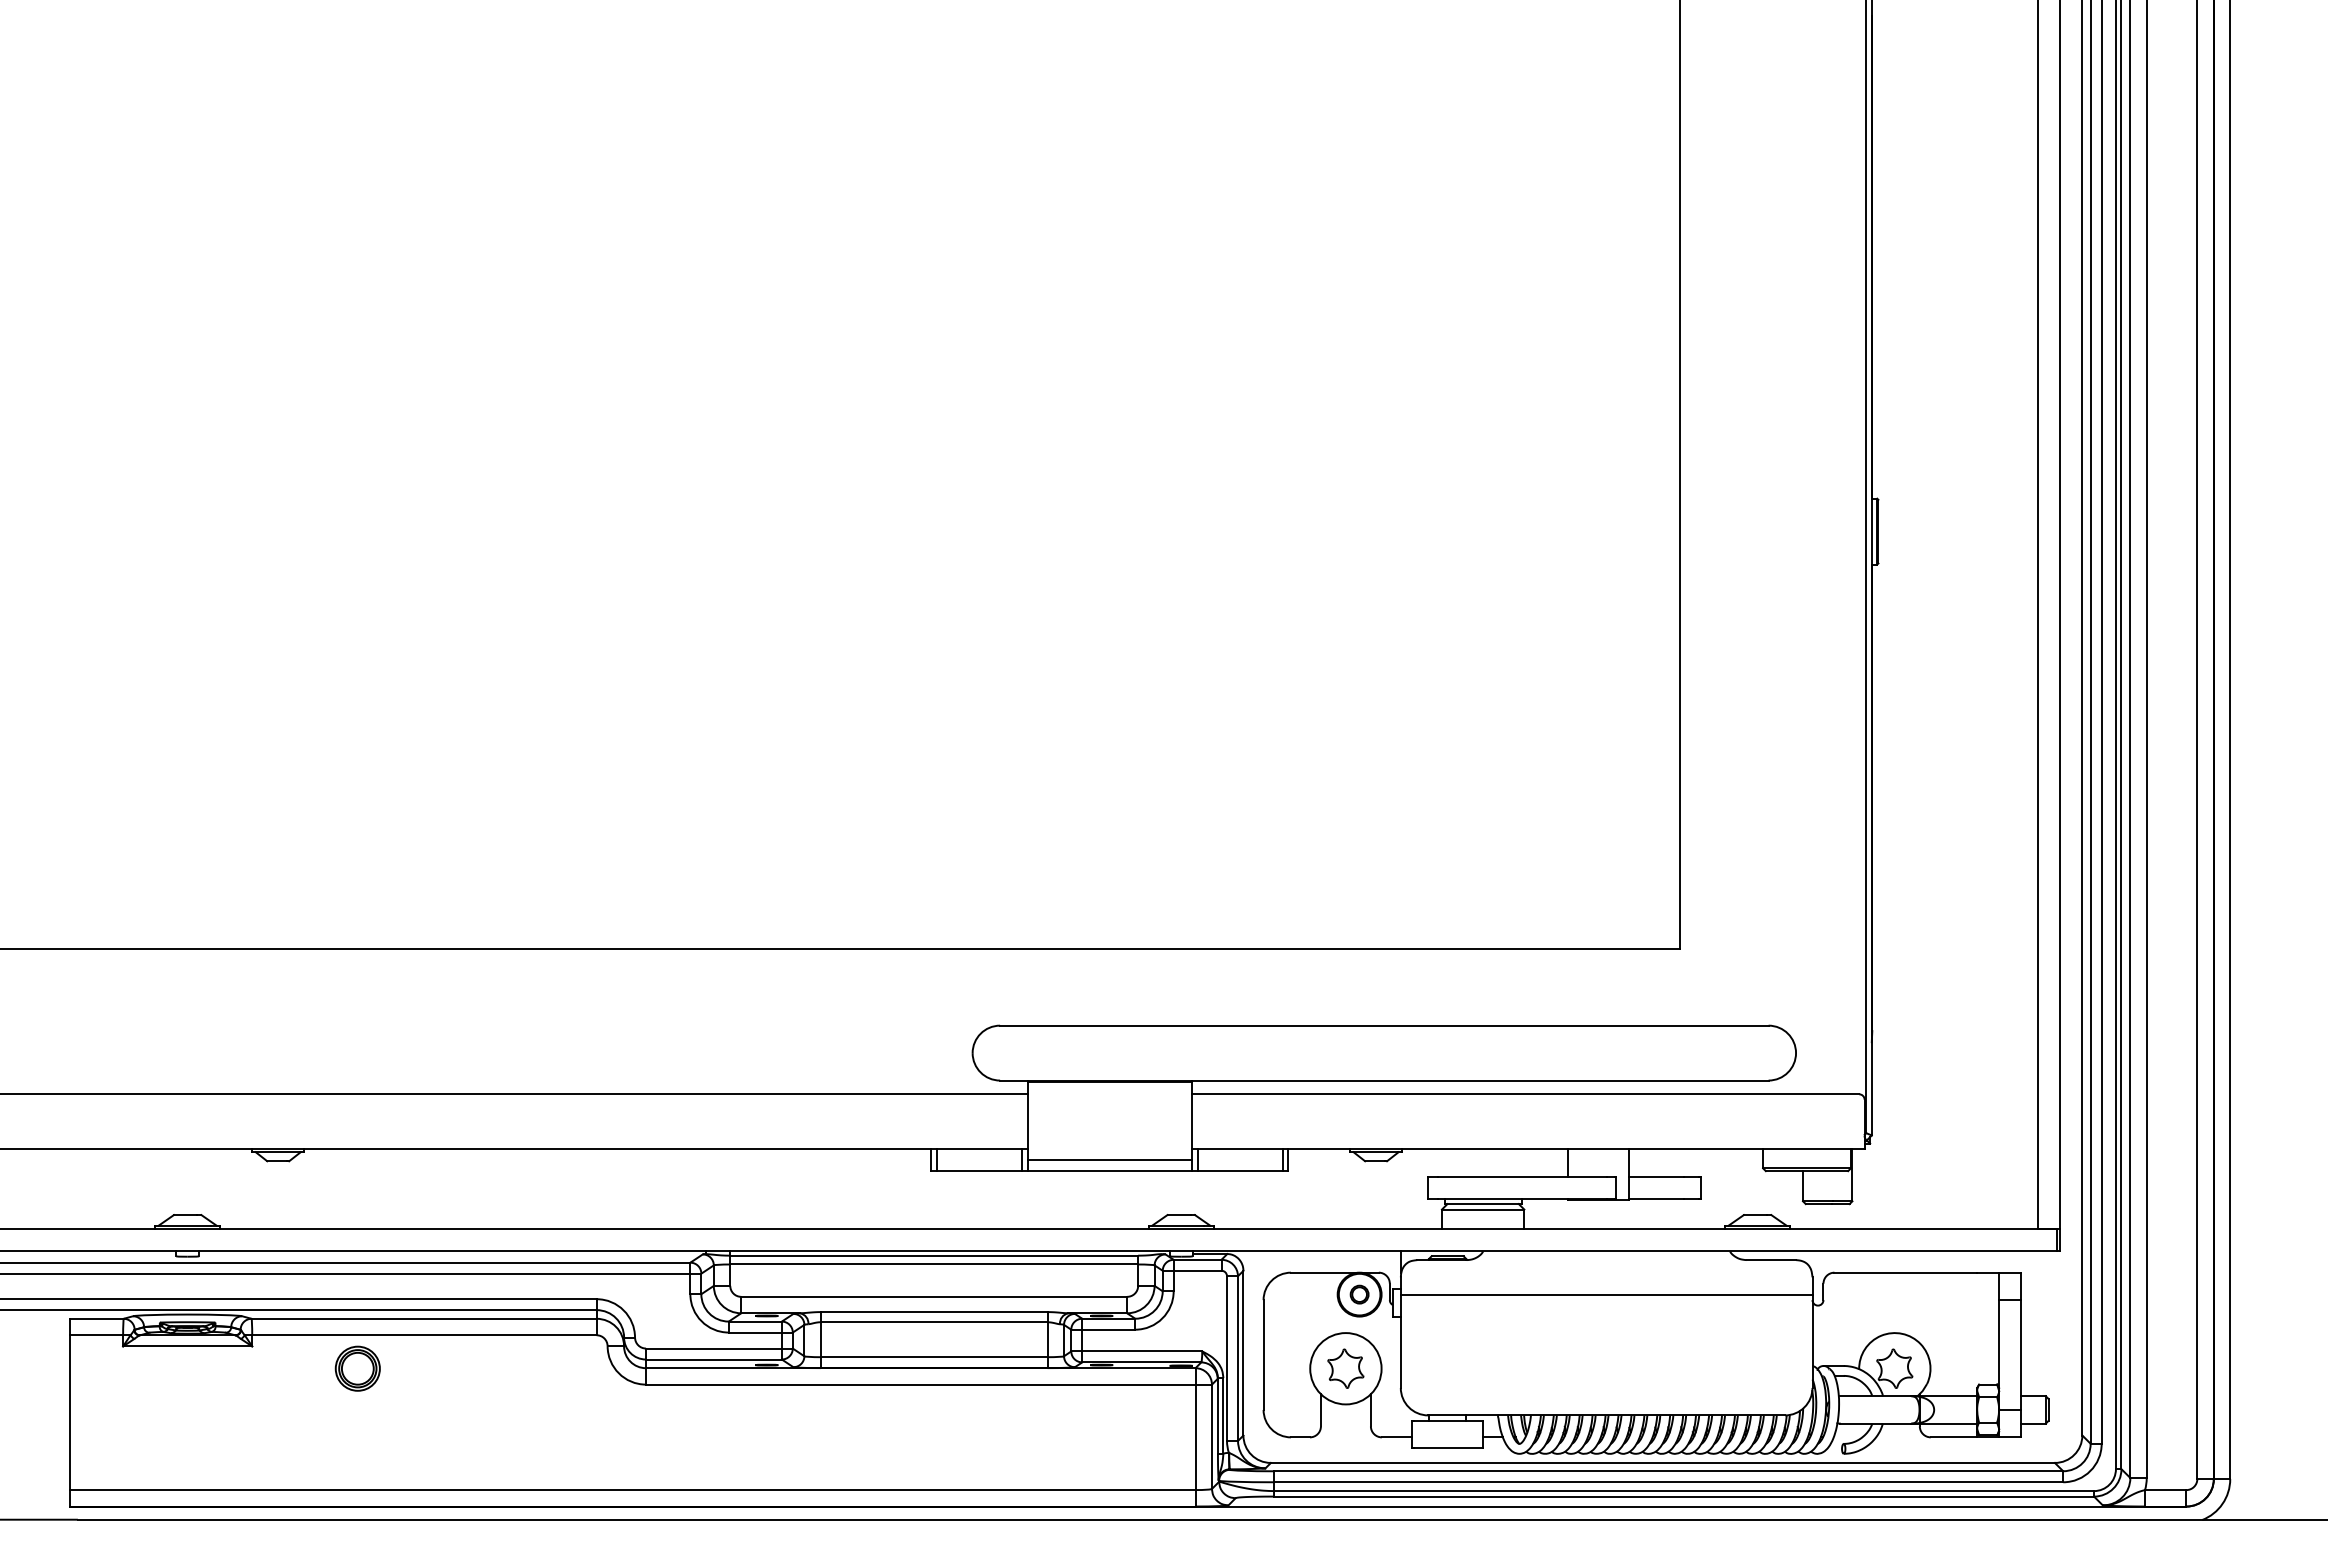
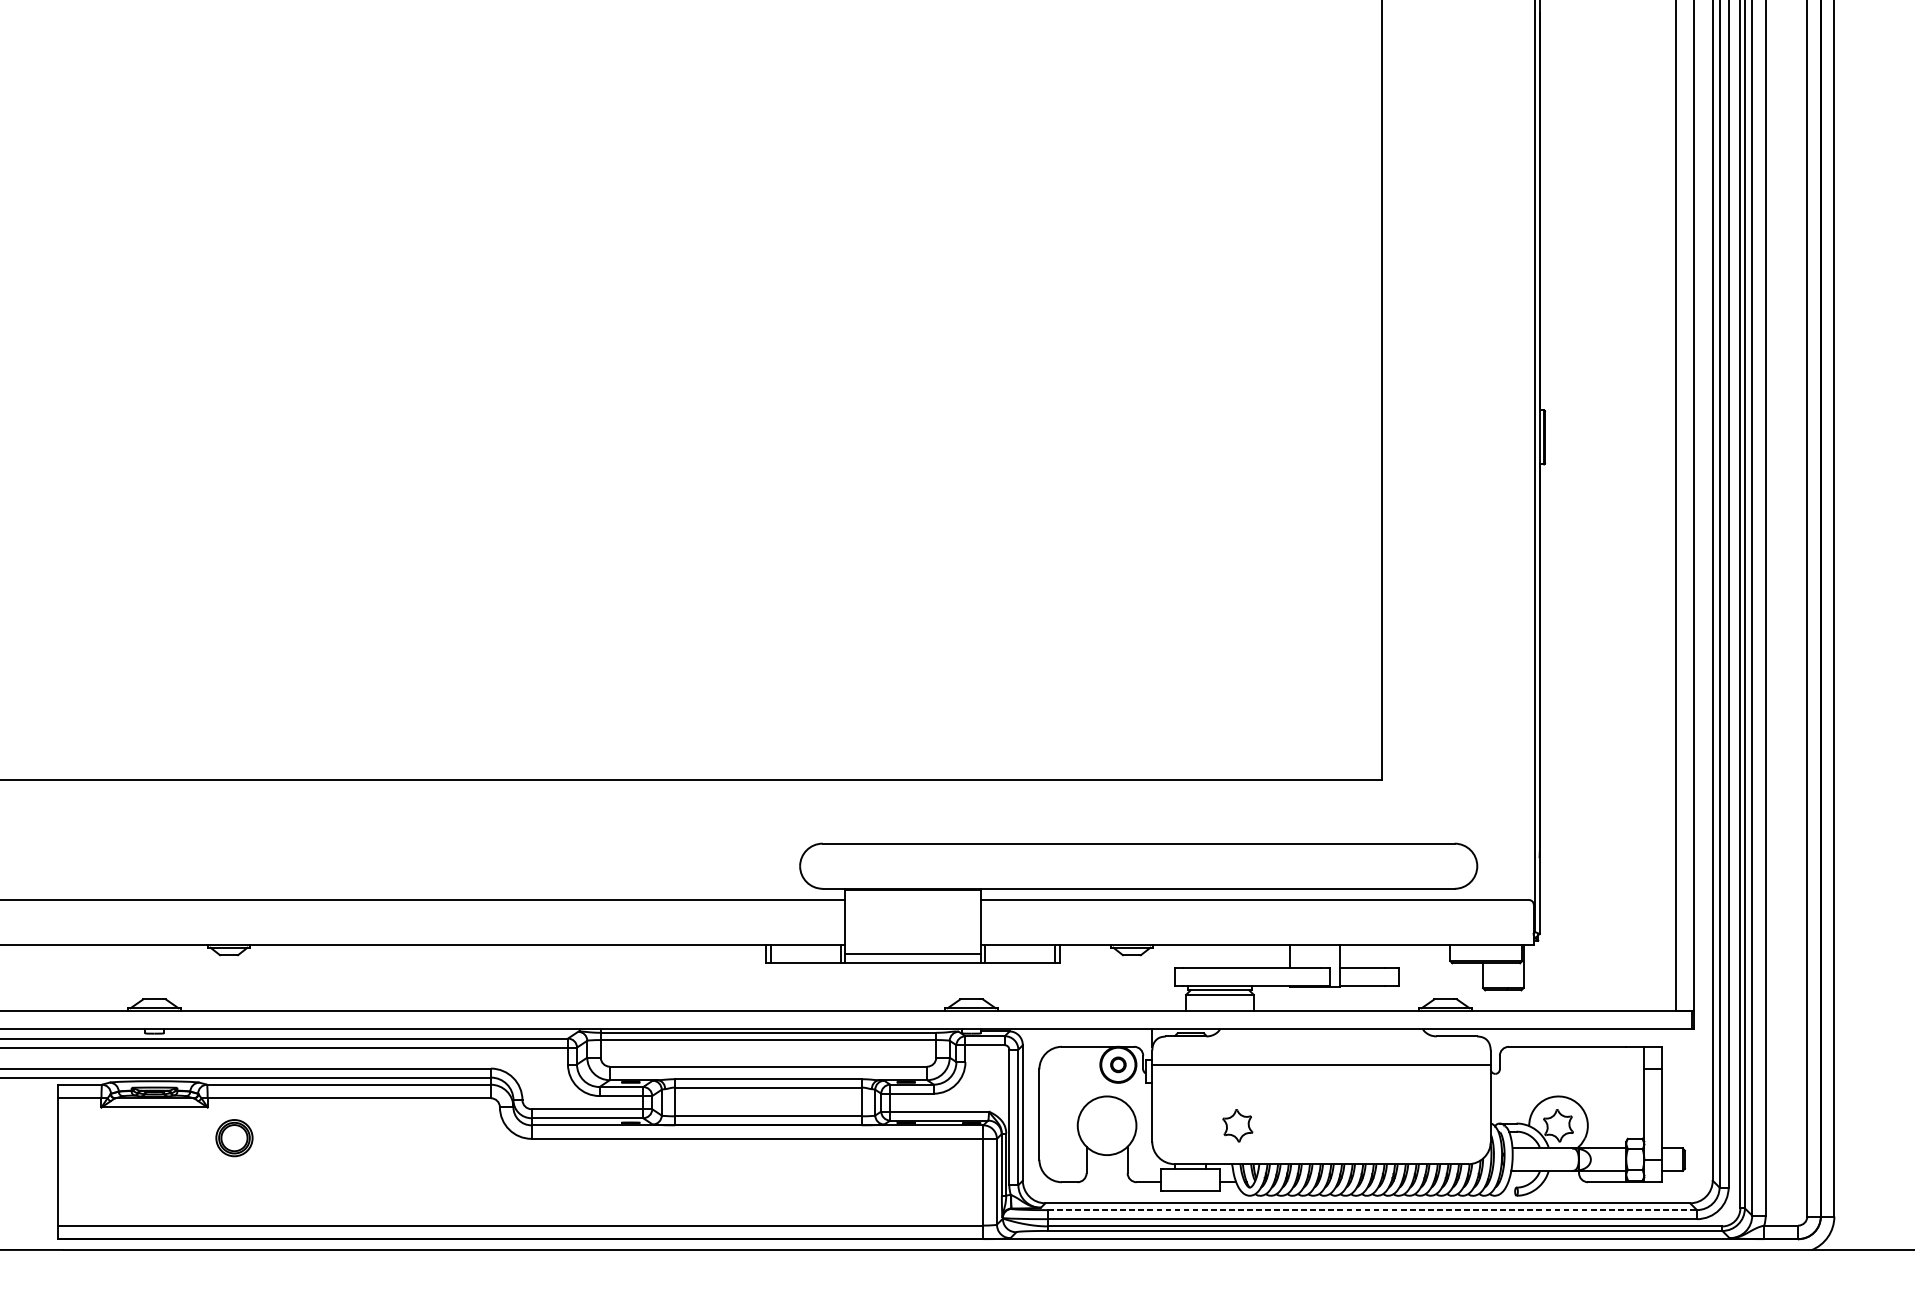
part: (357, 1368) -> (234, 1137), moved
part: (1345, 1368) -> (1237, 1125), moved
line: (1668, 1471) -> (1372, 1210), solid -> dashed

